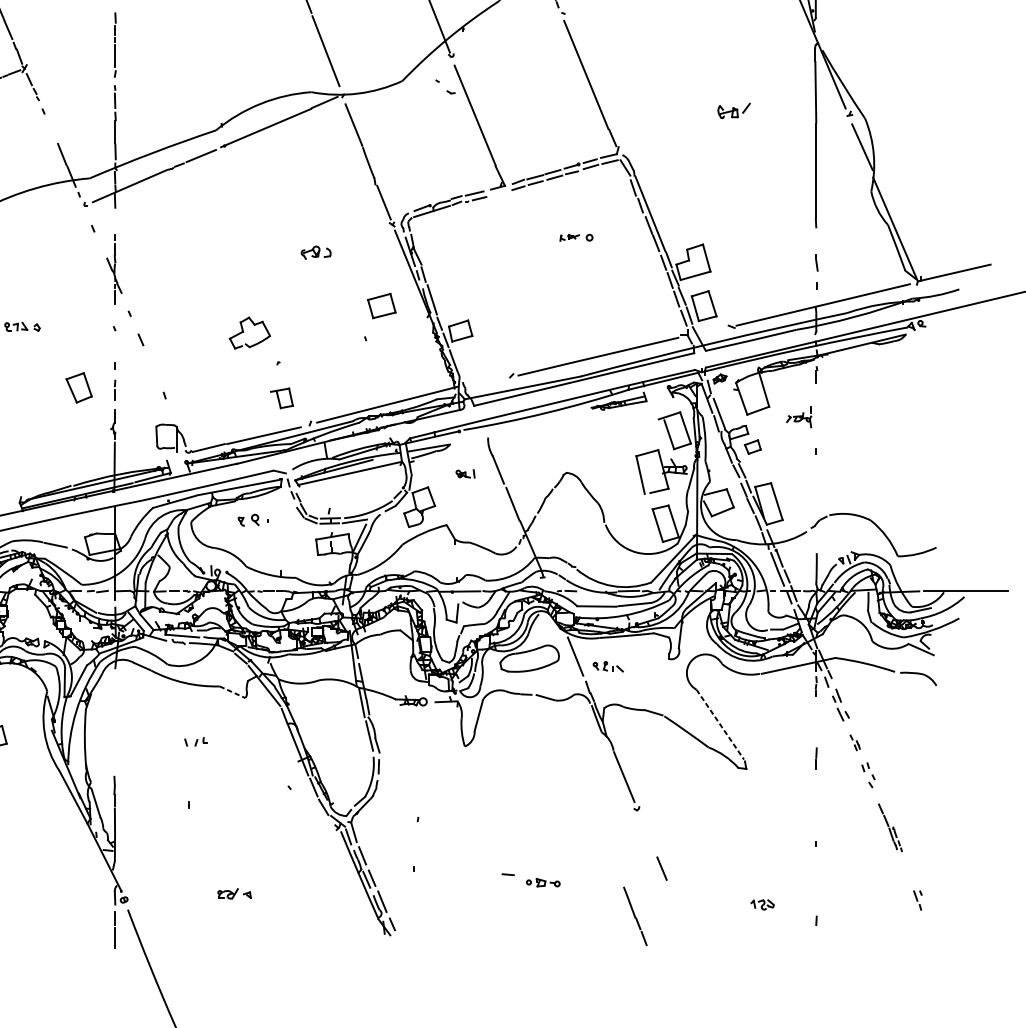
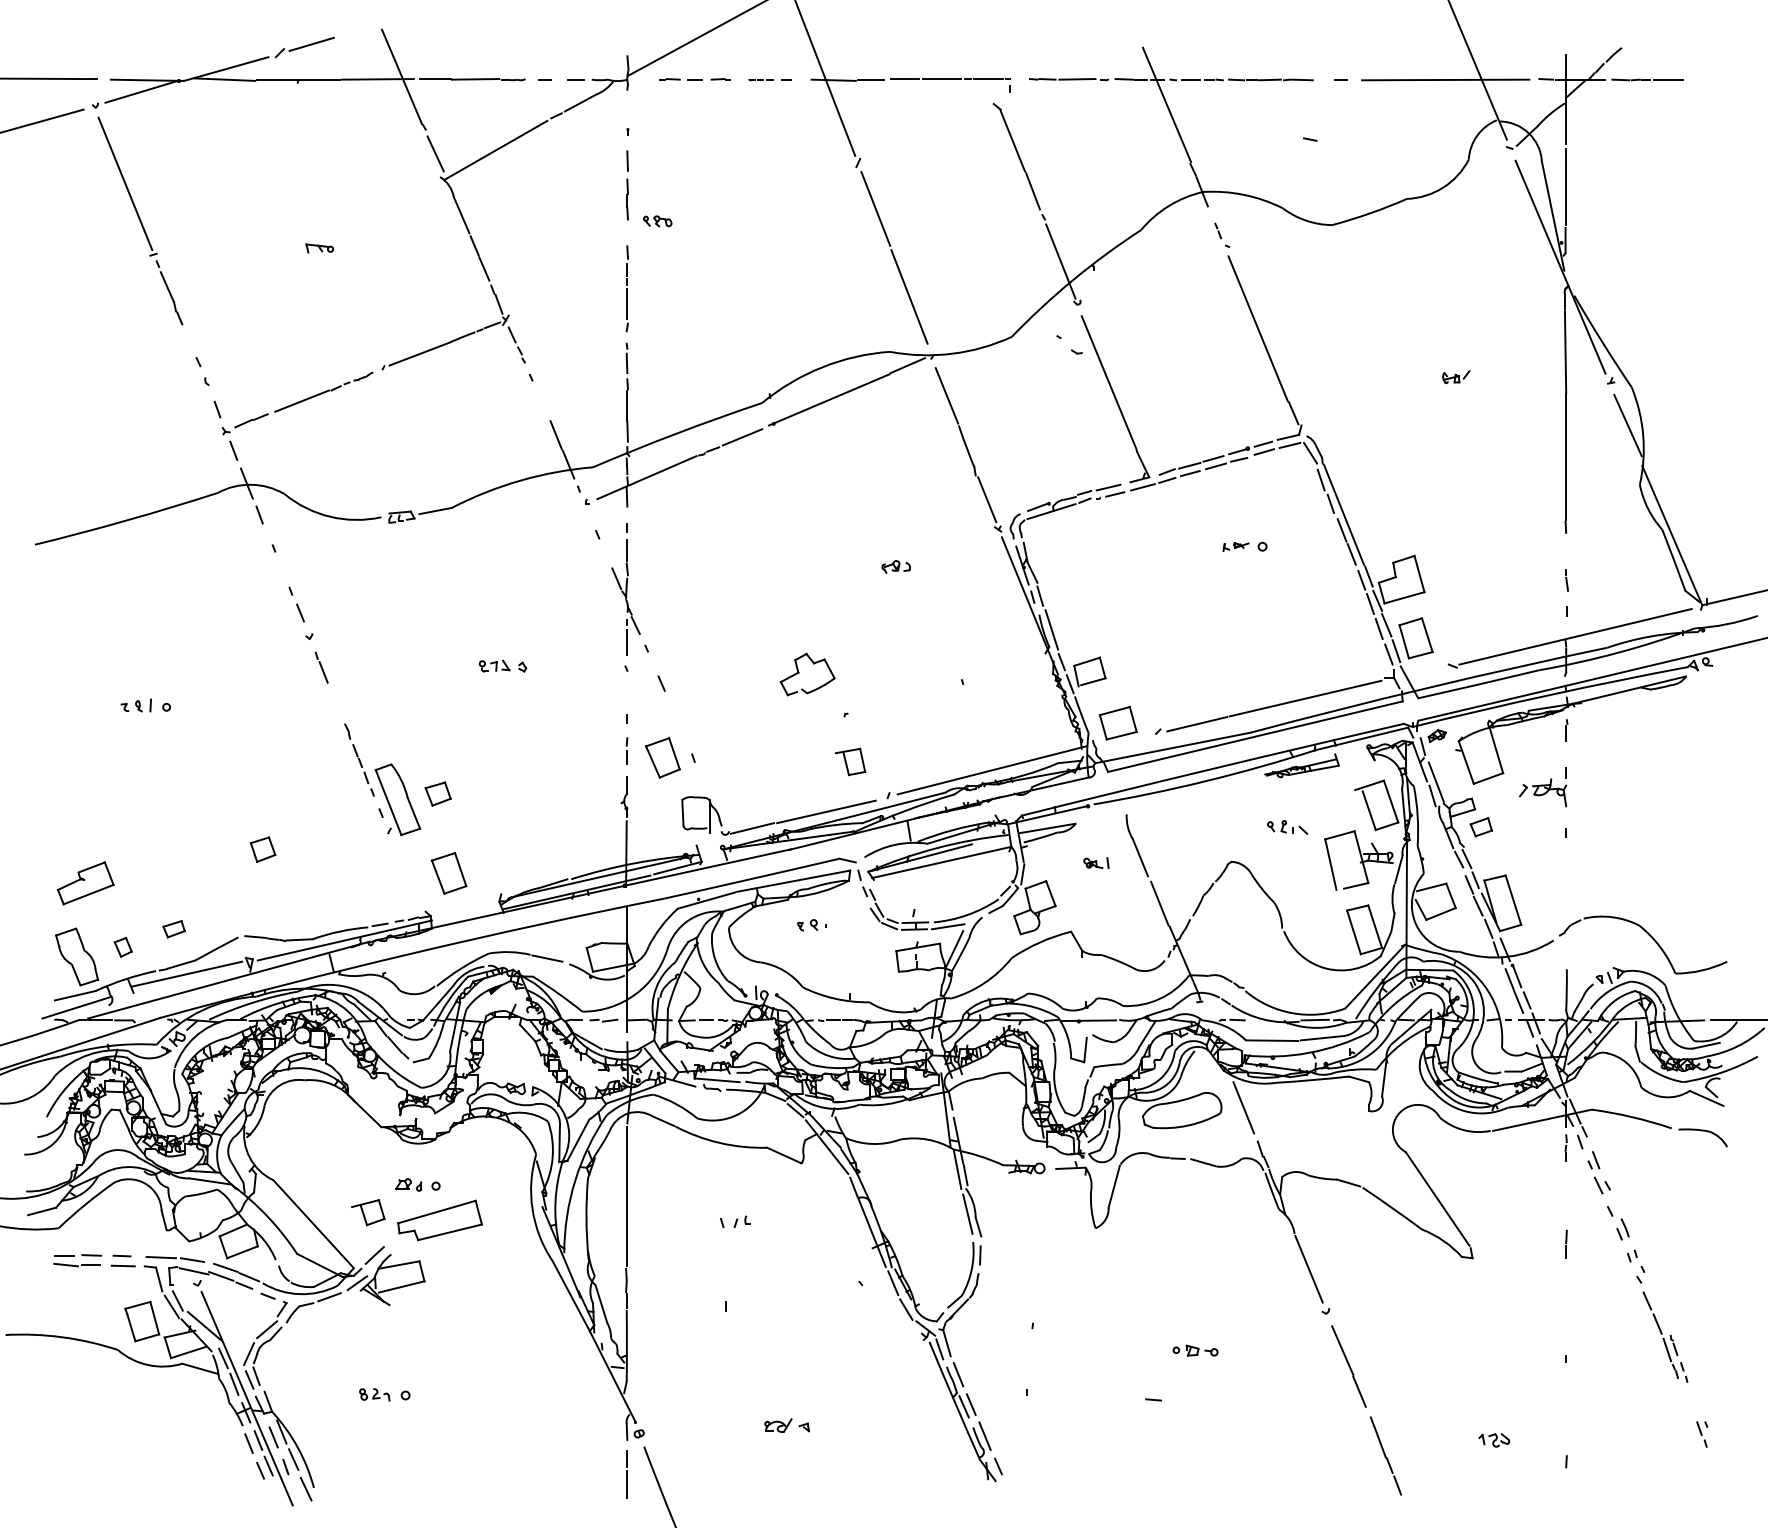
part: (734, 111) -> (1456, 377), size x0.62
line: (499, 193) -> (1142, 487), added
part: (315, 252) -> (895, 566), size x0.71
part: (113, 269) -> (625, 589), size x1.43
part: (381, 306) -> (1117, 723), moved
part: (78, 387) -> (662, 757), moved
part: (799, 417) -> (1543, 787), size x1.43
part: (252, 520) -> (811, 925), size x0.71
part: (608, 666) -> (1287, 827), moved
line: (232, 692) -> (784, 1155), dashed -> solid
line: (114, 722) -> (626, 1195), added
line: (720, 724) -> (1437, 1198), dashed -> solid
part: (855, 742) -> (1618, 1223), size x1.67
part: (890, 827) -> (1665, 1336), size x1.43
line: (649, 837) -> (1342, 1350), added
part: (543, 882) -> (1195, 1350), moved
line: (635, 916) -> (1385, 1455), moved

